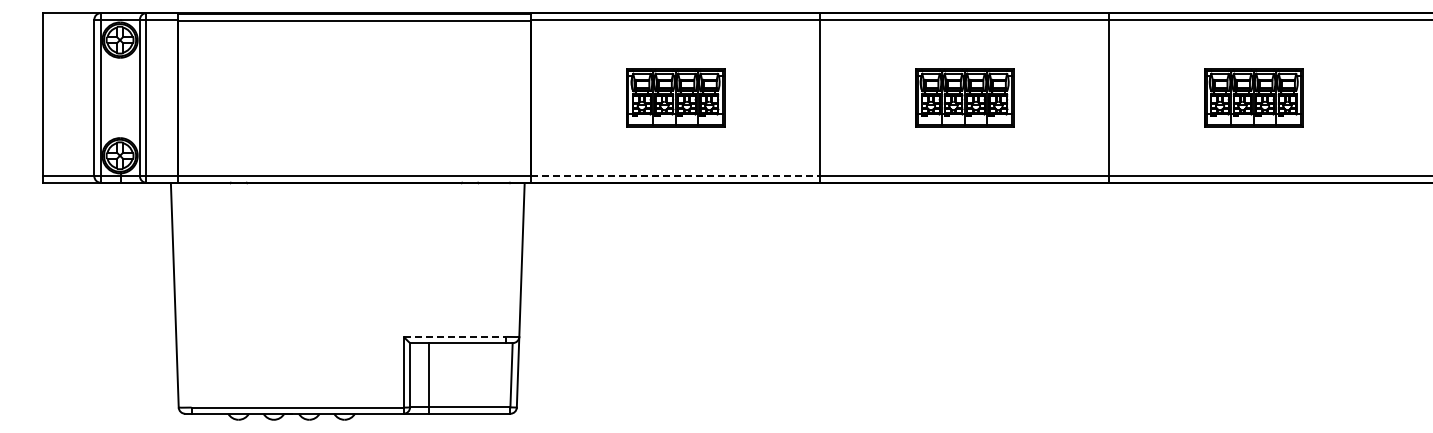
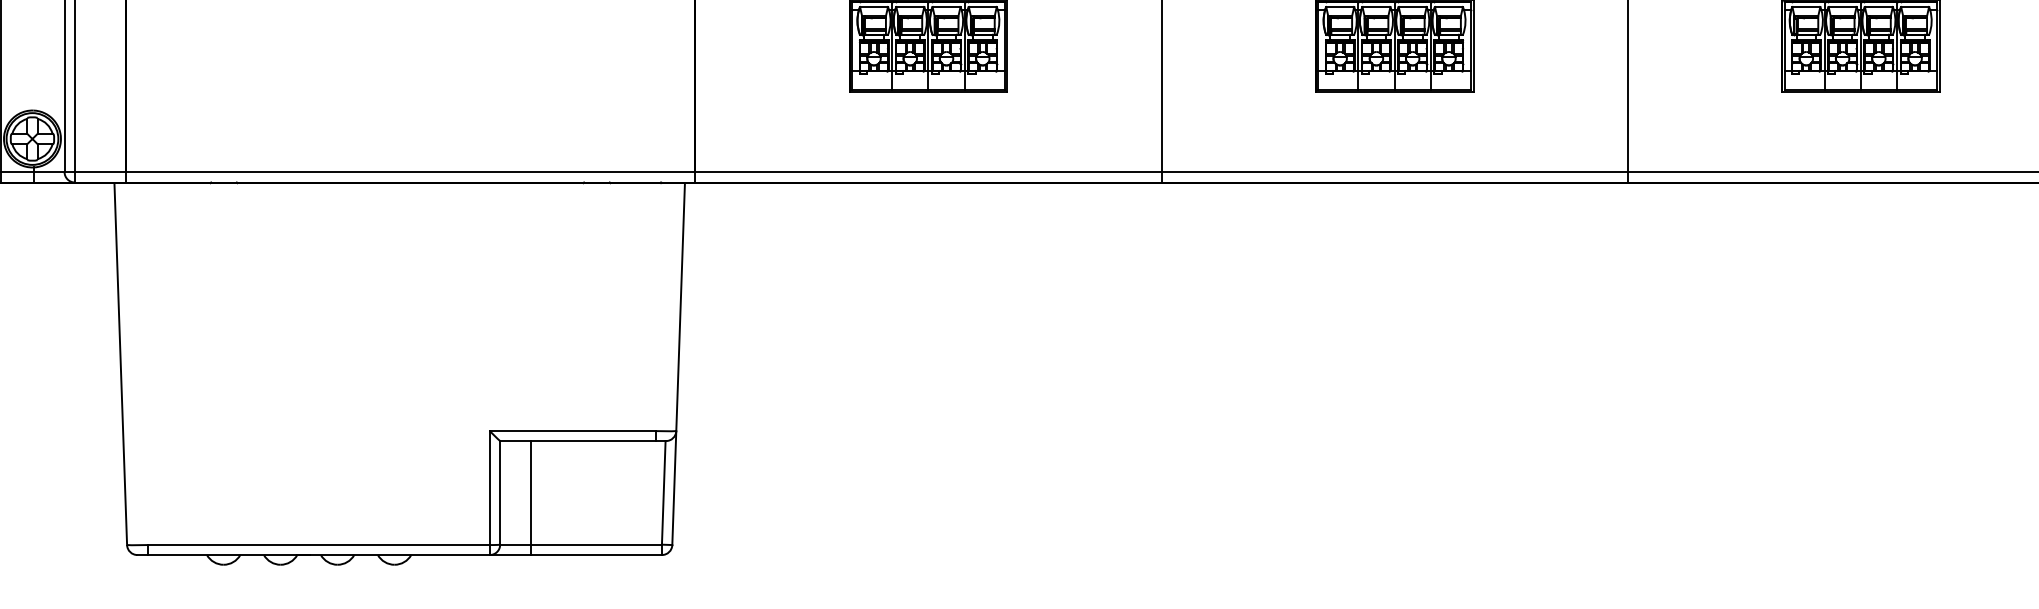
line: (675, 176) -> (928, 172), dashed -> solid
line: (455, 336) -> (573, 430), dashed -> solid

